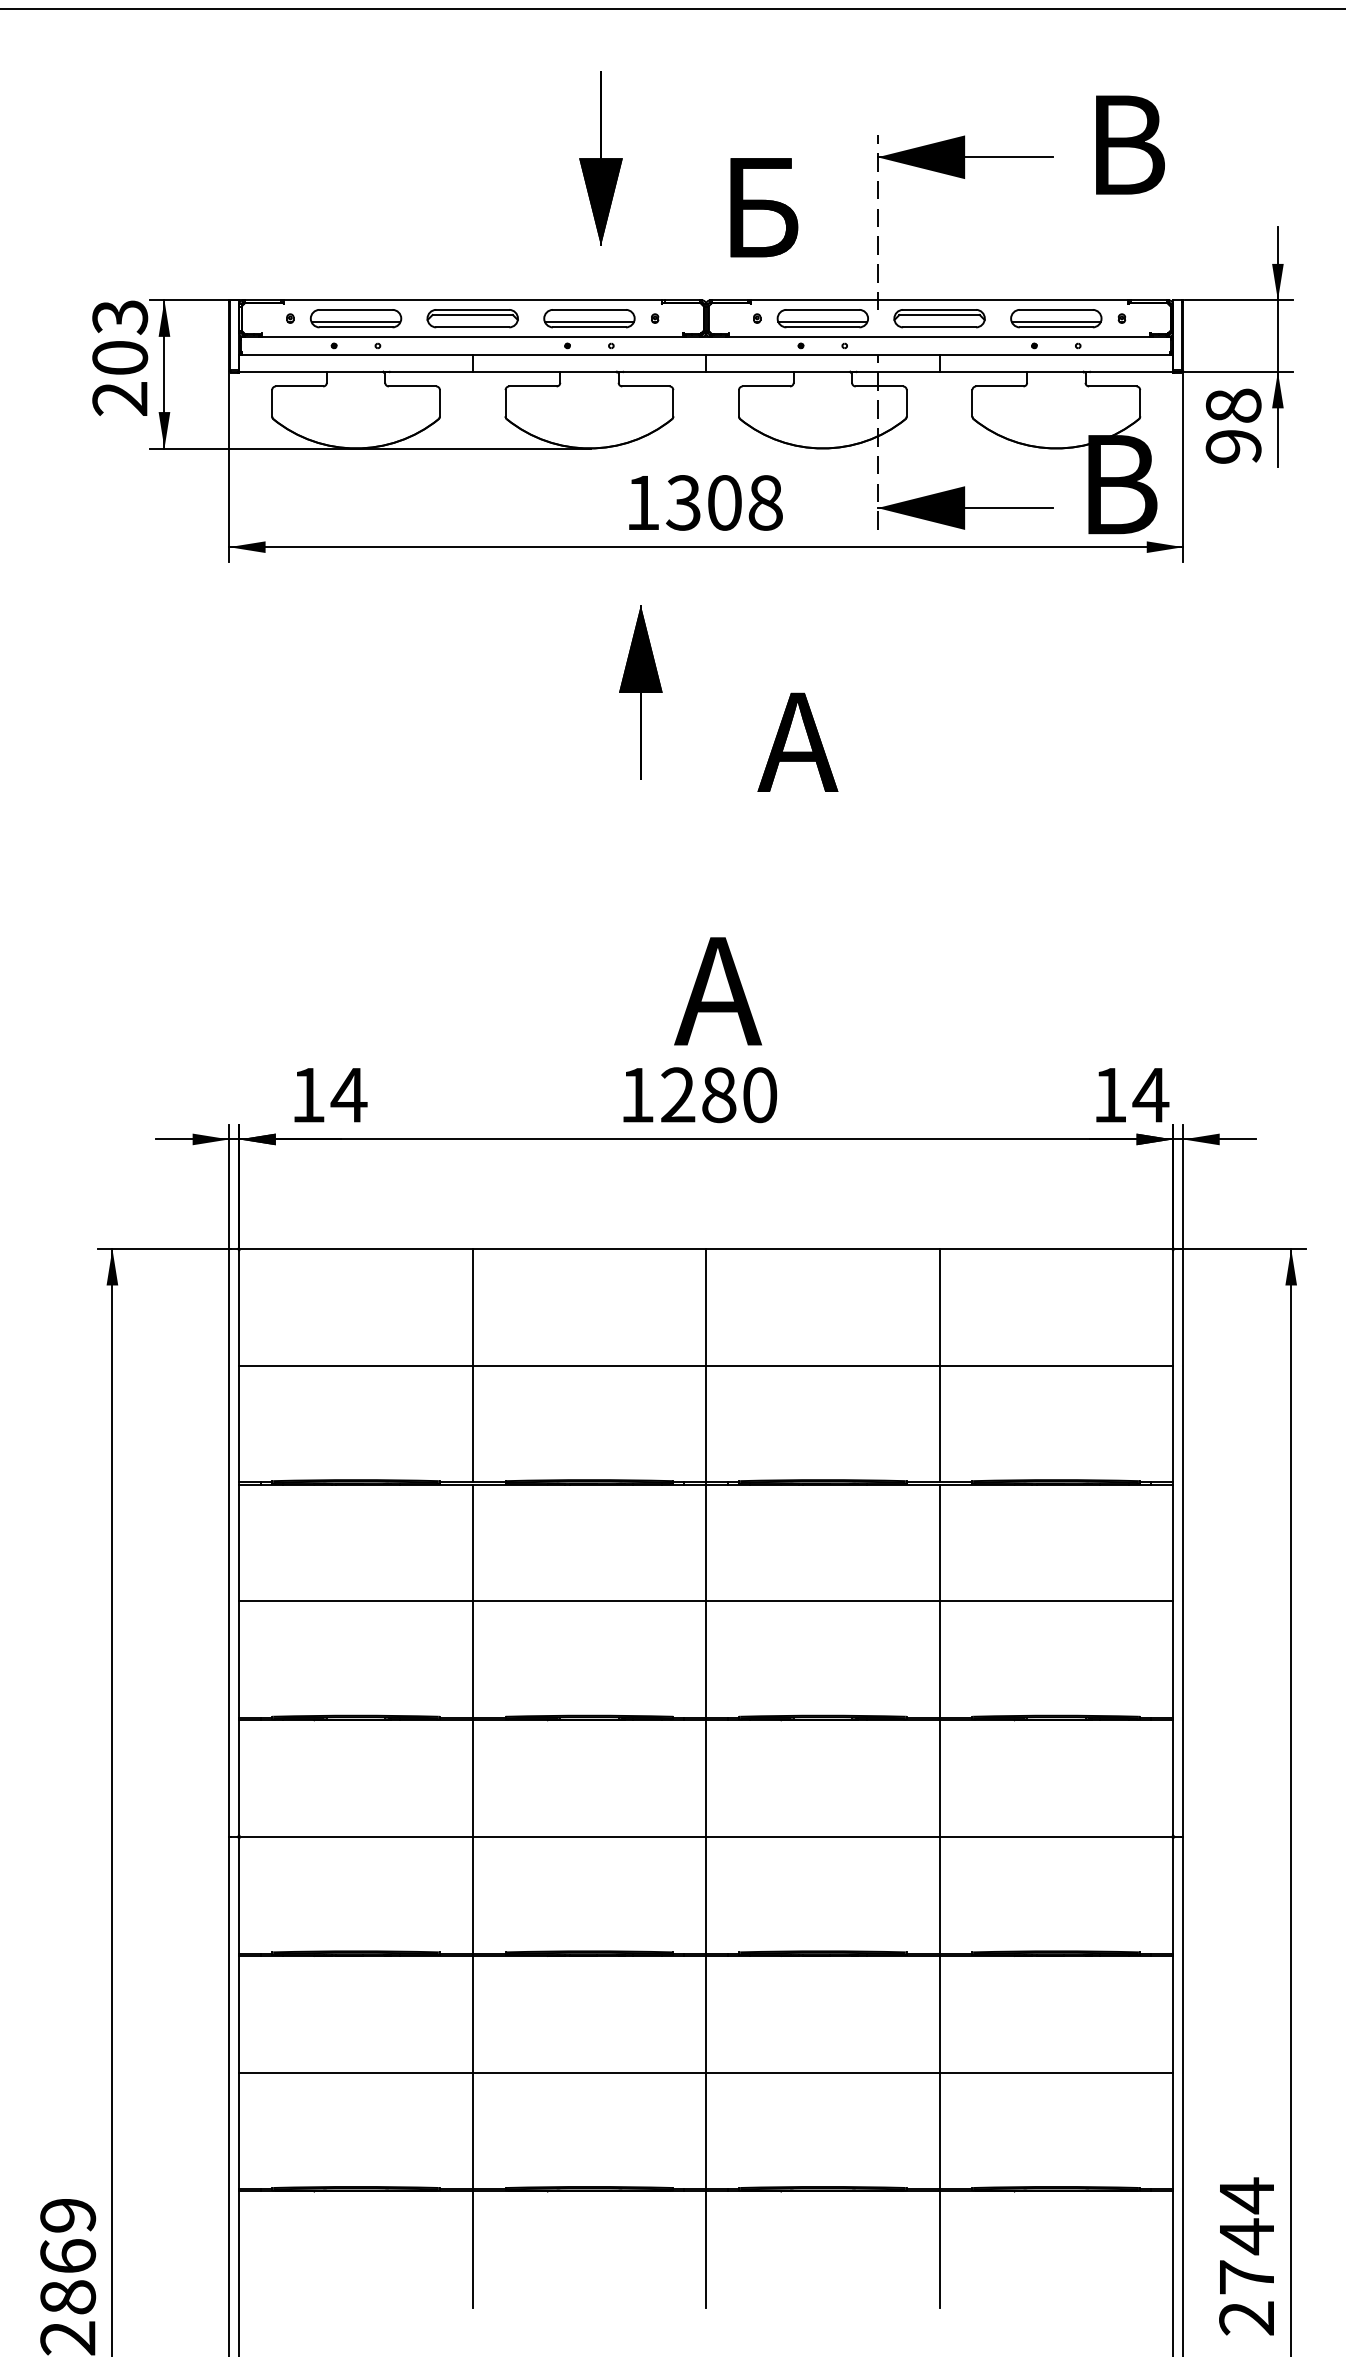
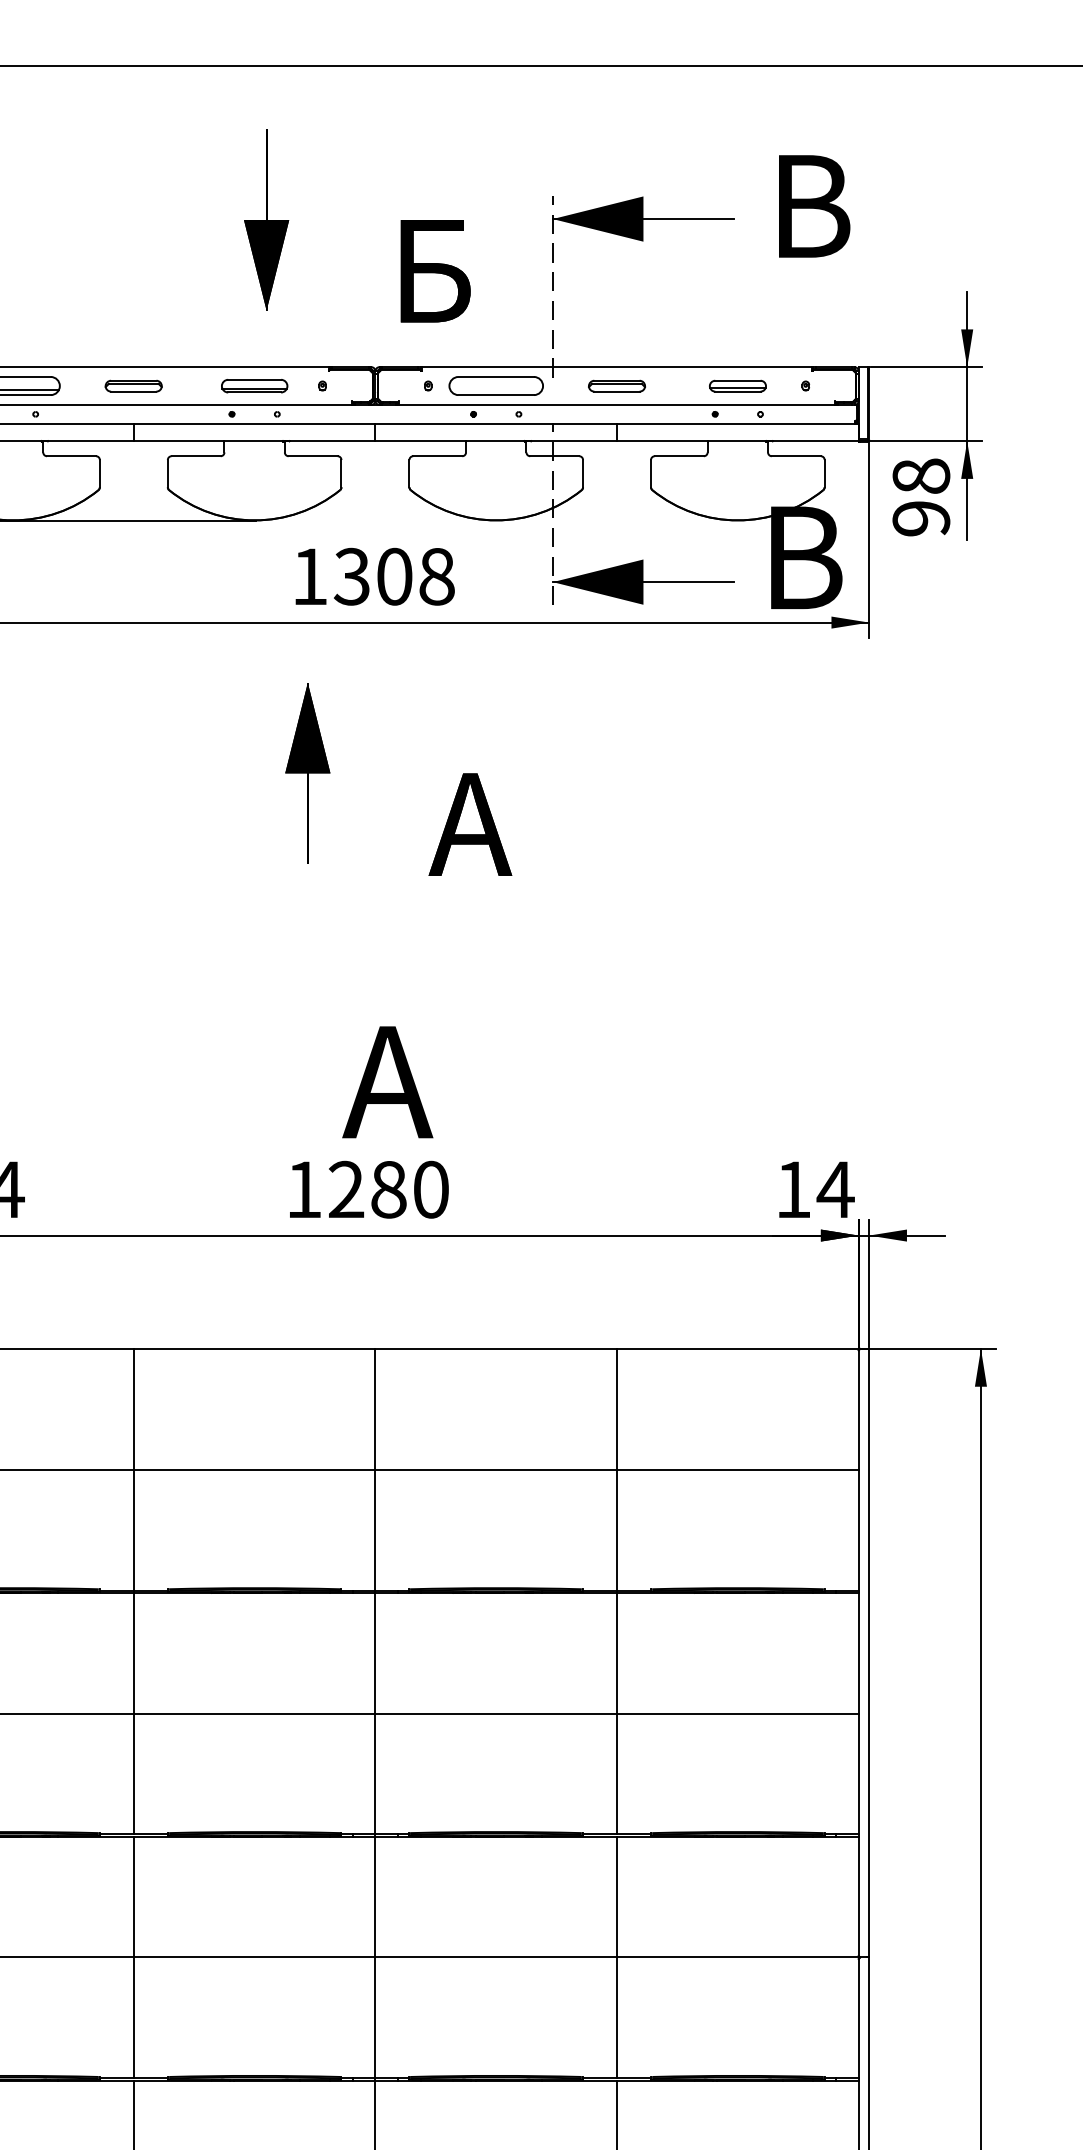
part: (472, 318) -> (133, 385), size x0.6
part: (589, 318) -> (254, 385), size x0.7
part: (939, 318) -> (616, 385), size x0.6
part: (1056, 318) -> (738, 385), size x0.6
line: (822, 322) -> (495, 390), removed

